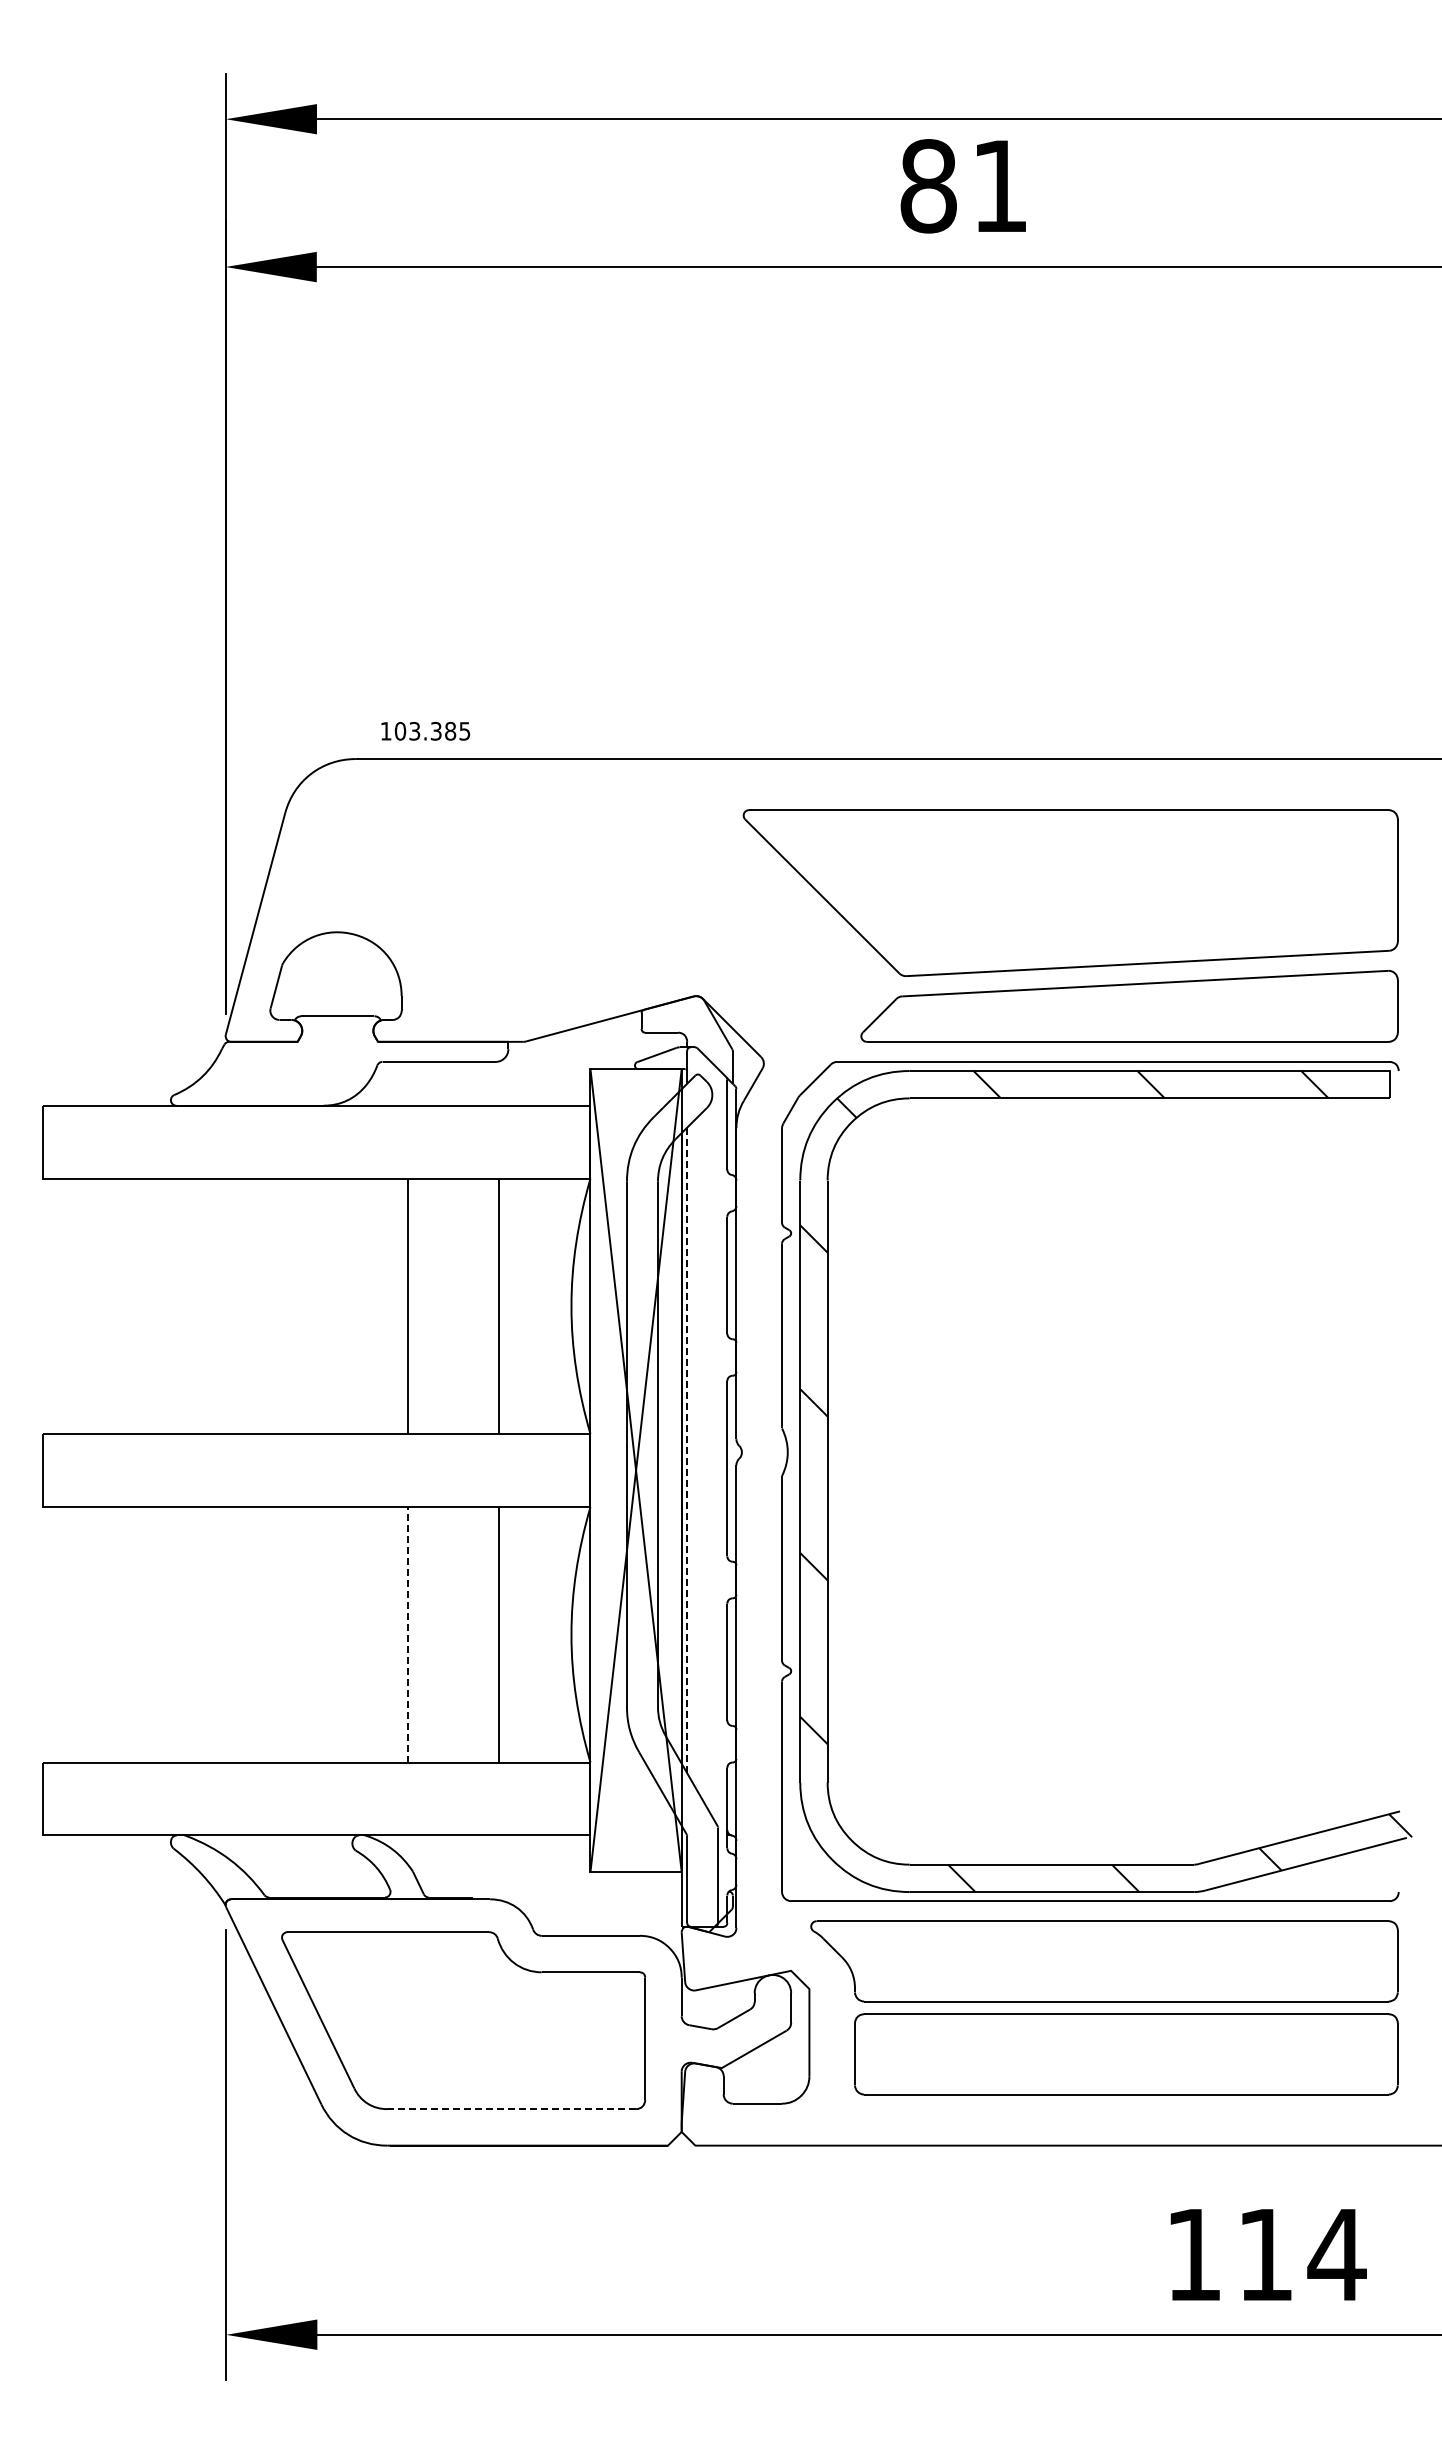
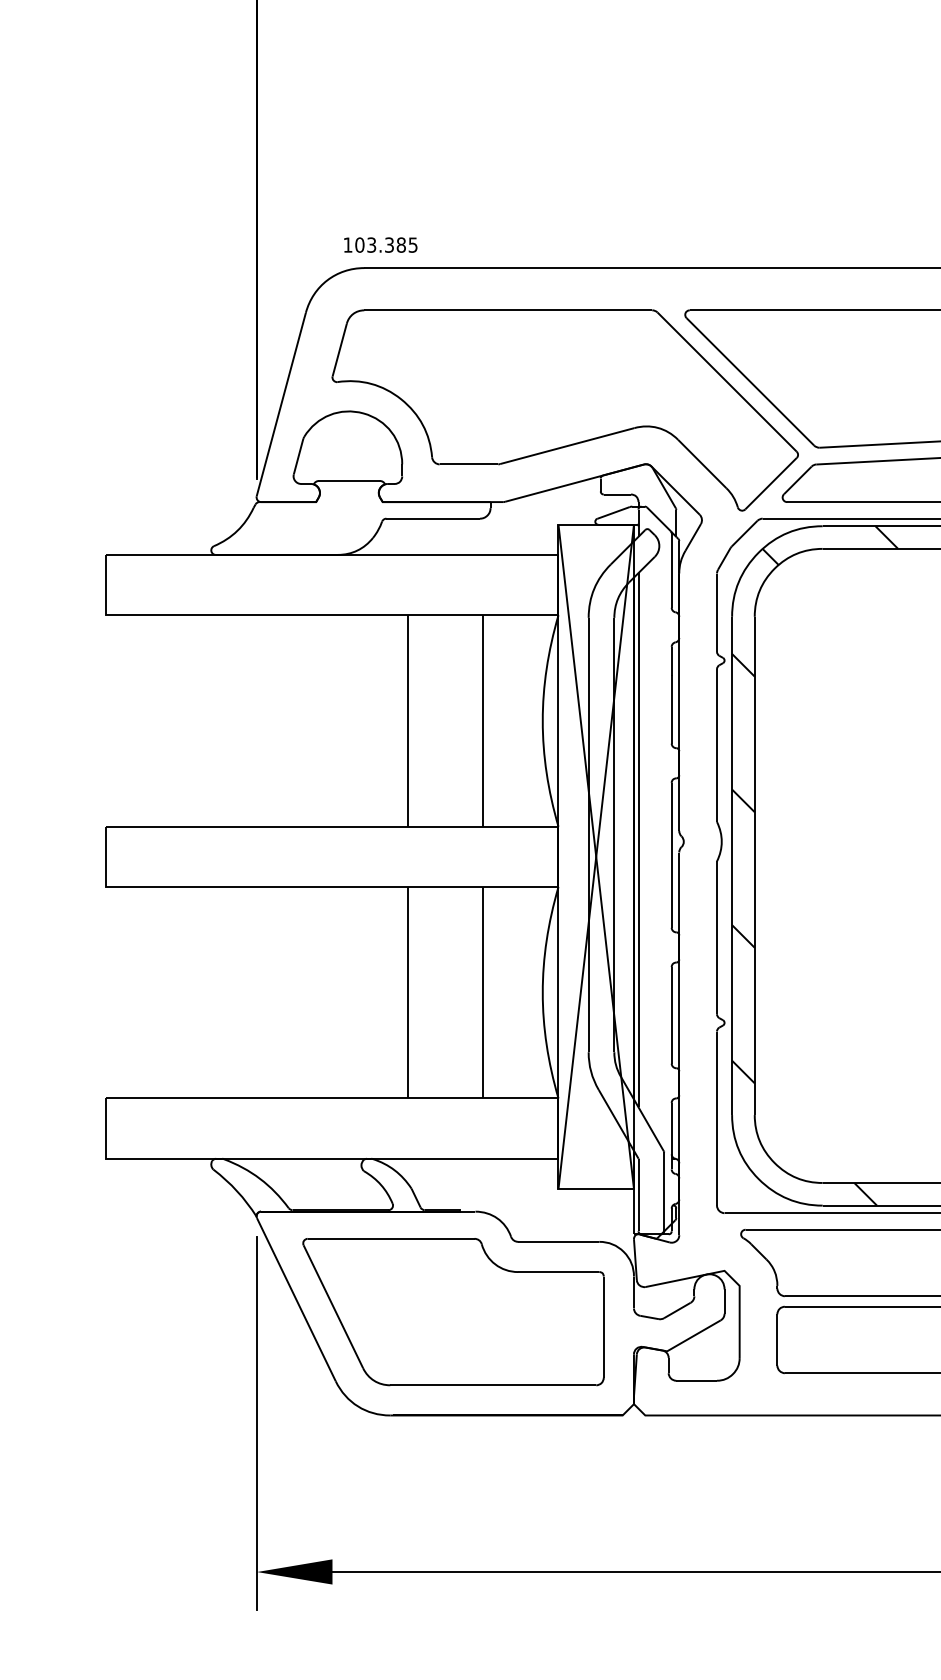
text: (425, 731) -> (380, 245), moved
part: (598, 931) -> (565, 410), added
line: (687, 1450) -> (638, 840), dashed -> solid
line: (408, 1634) -> (407, 992), dashed -> solid
line: (511, 2109) -> (493, 1385), dashed -> solid

